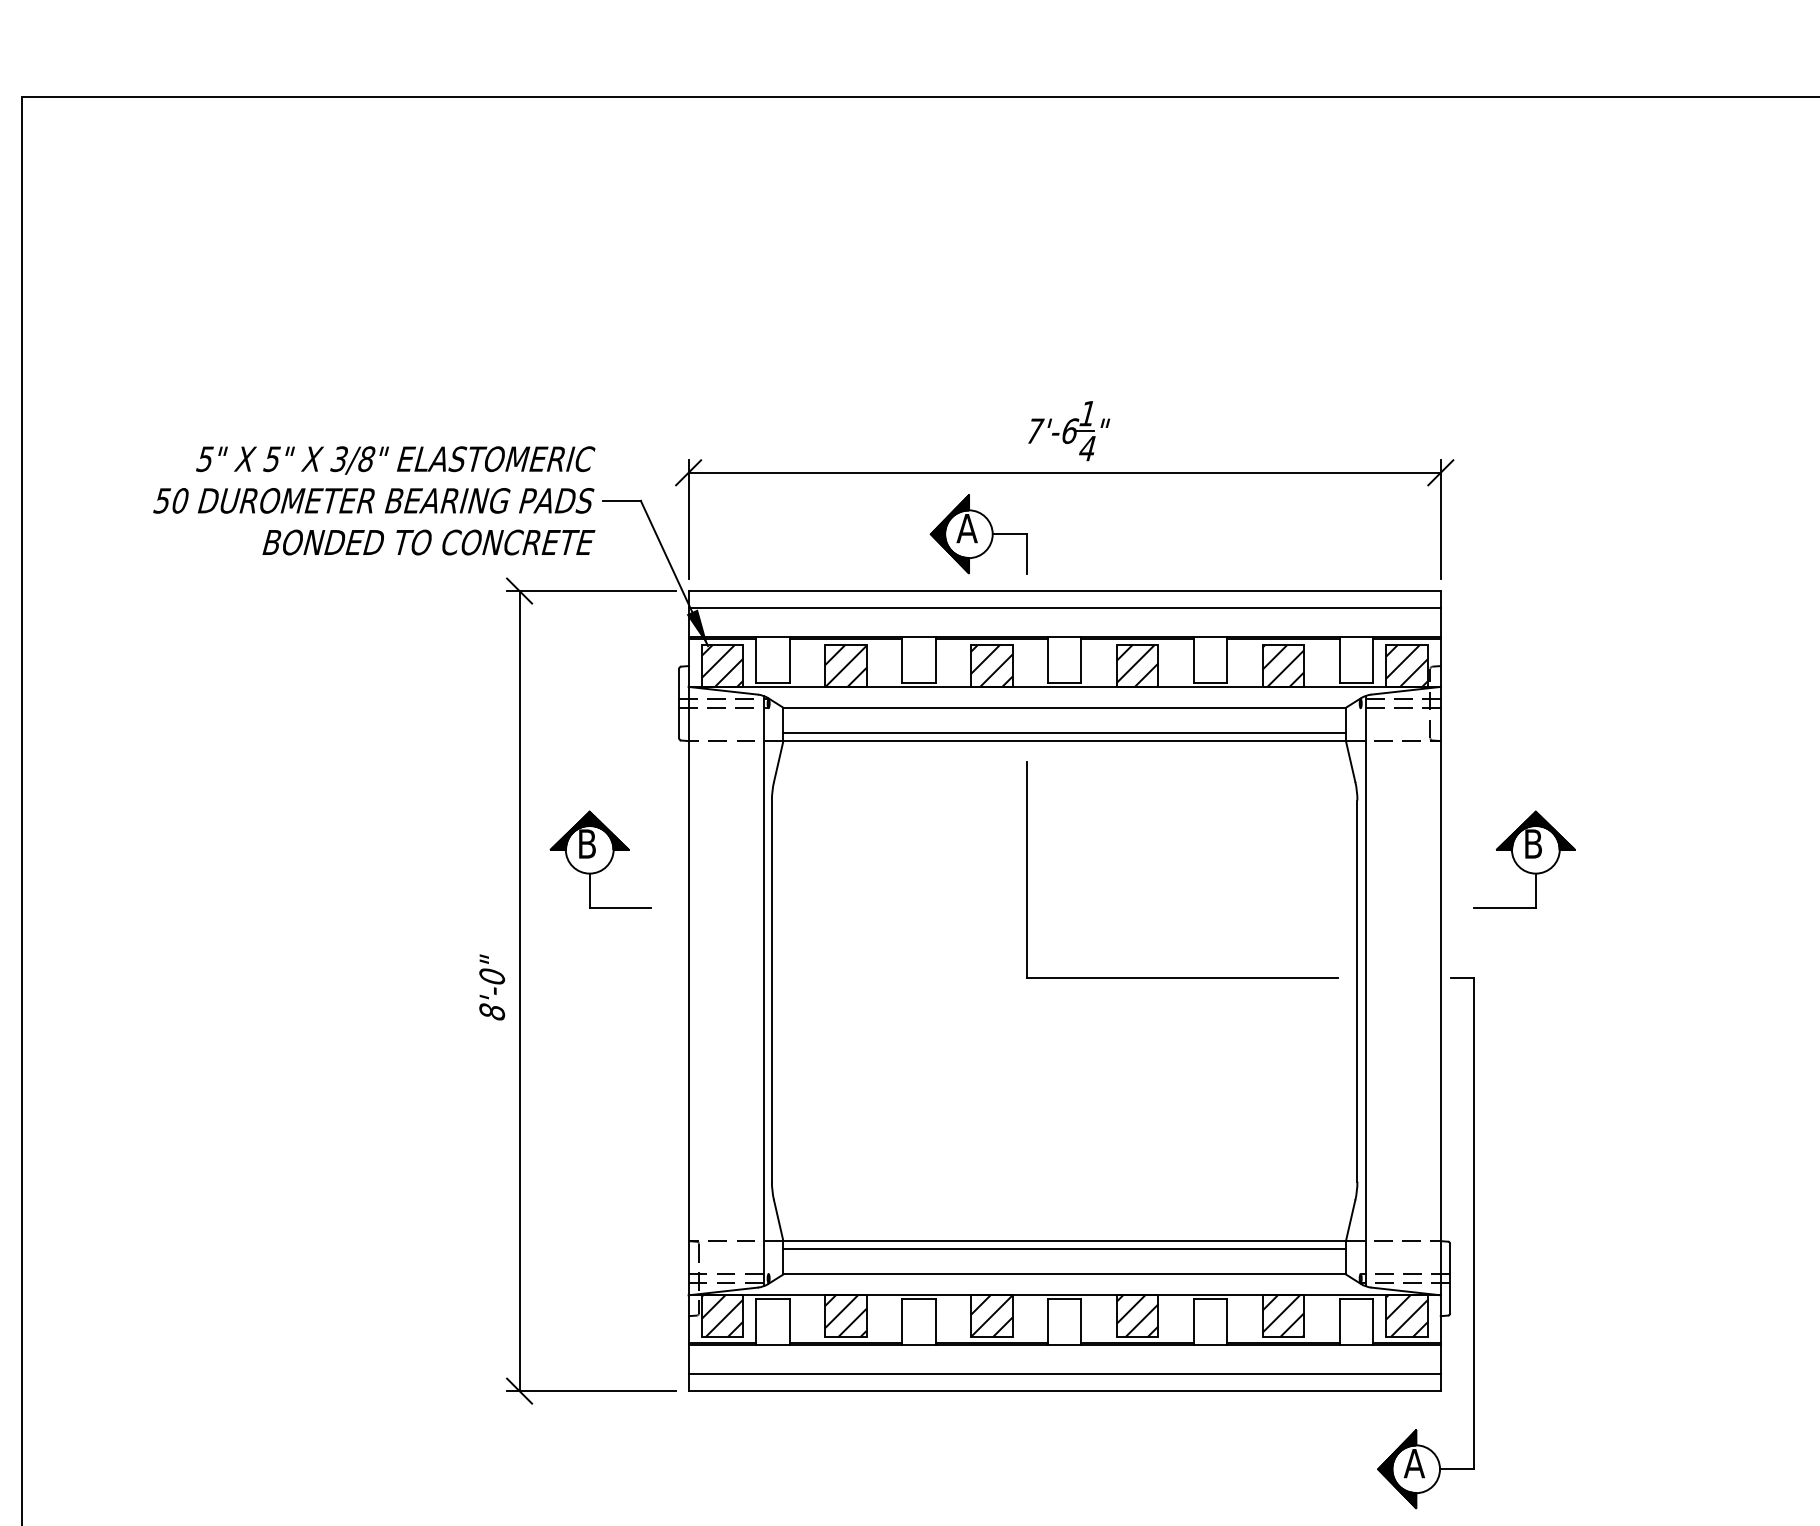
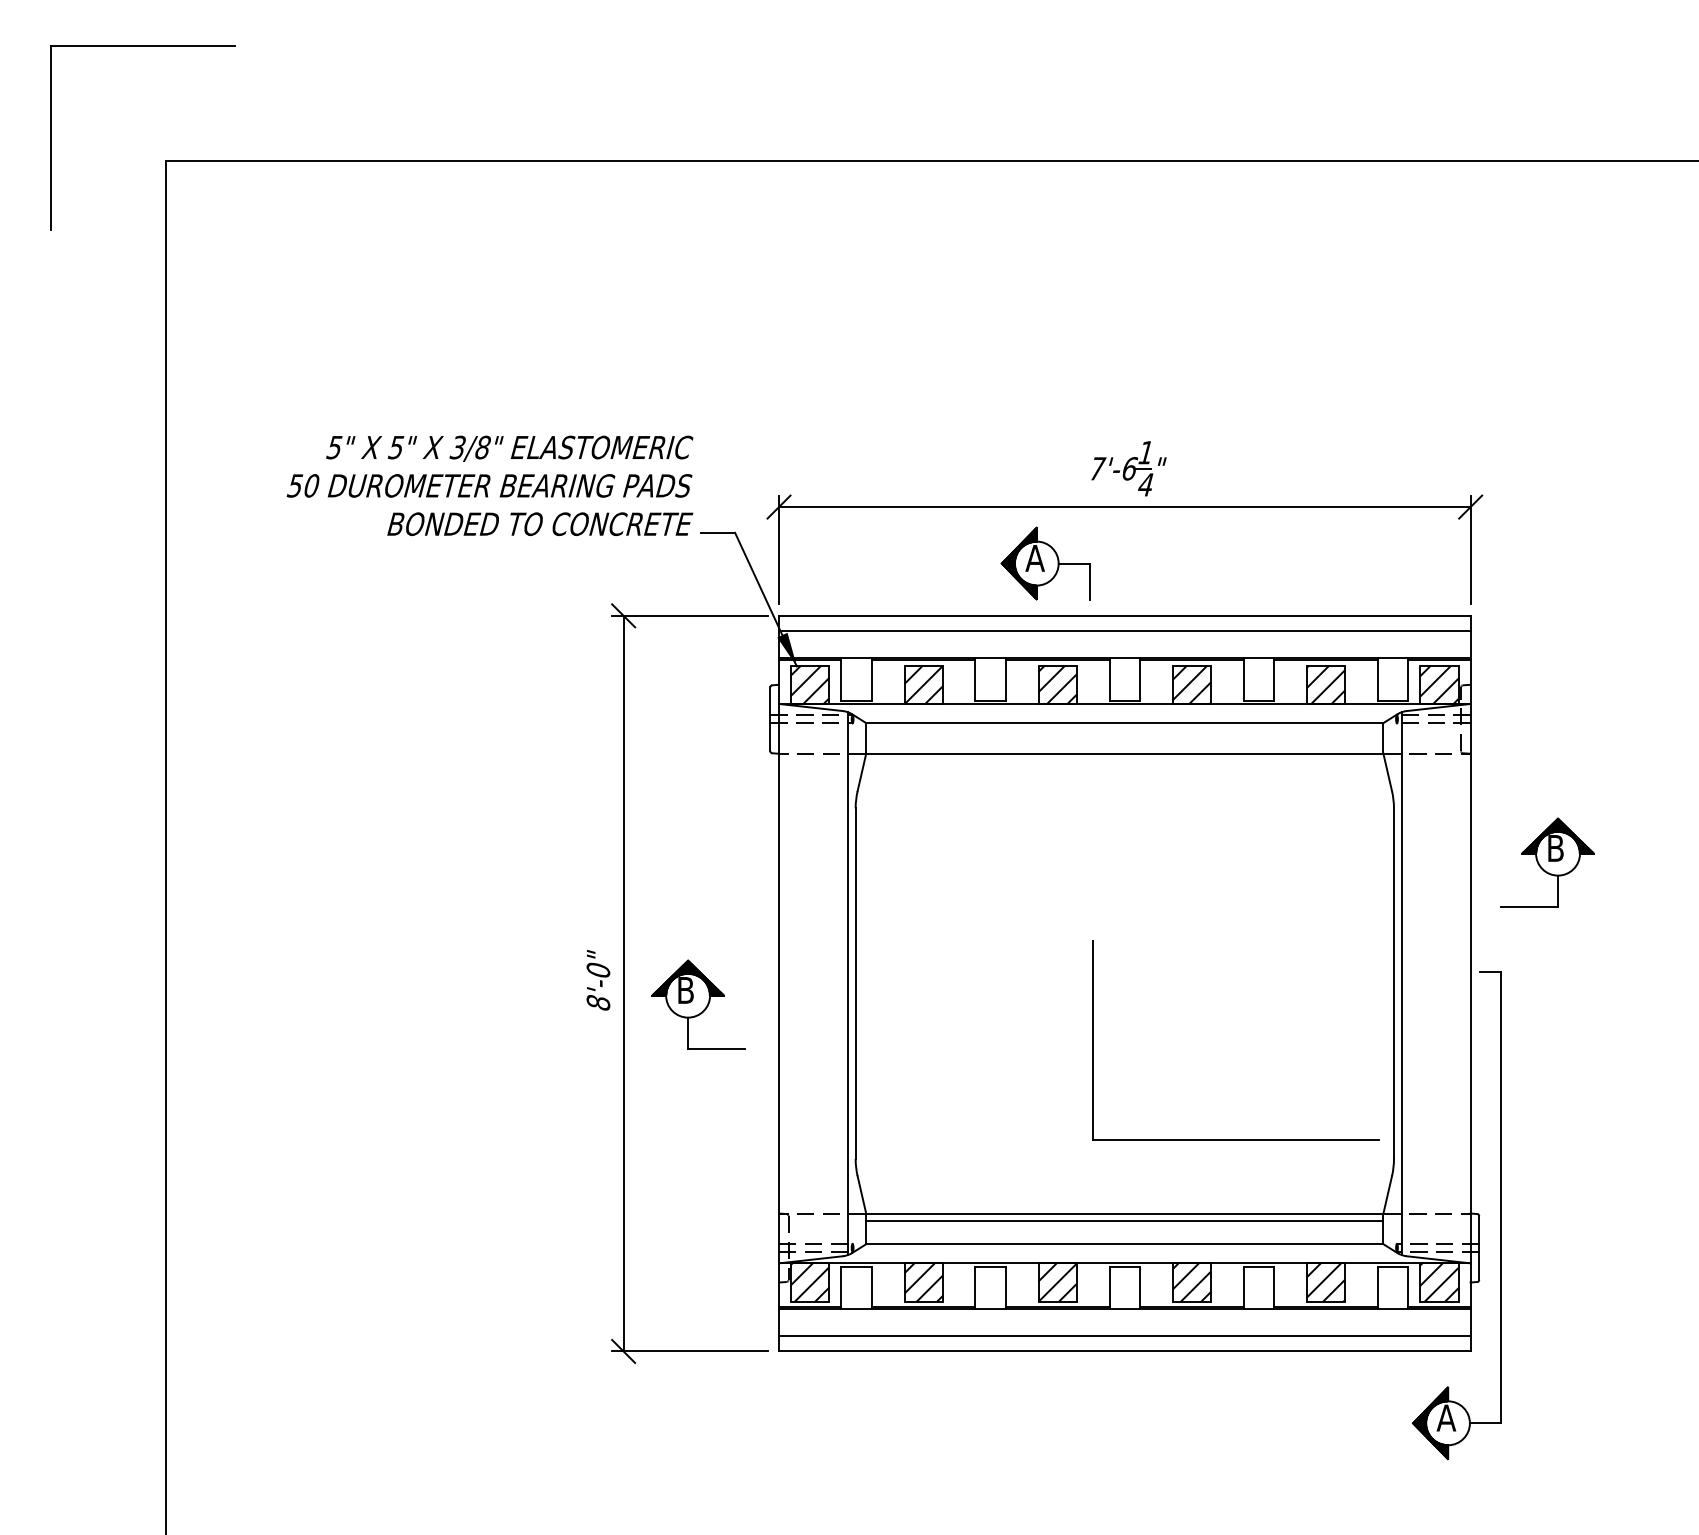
text: (373, 500) -> (489, 485), moved
line: (1064, 733) -> (1124, 746), removed
part: (601, 859) -> (698, 1004), moved
part: (1181, 977) -> (1235, 1139), moved

